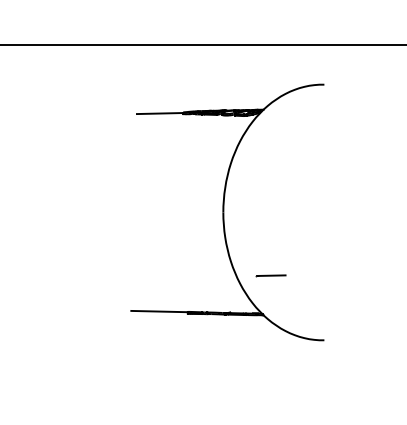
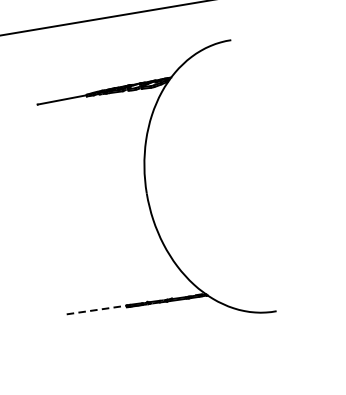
line: (270, 275) -> (207, 252), removed
line: (159, 311) -> (96, 309), solid -> dashed

